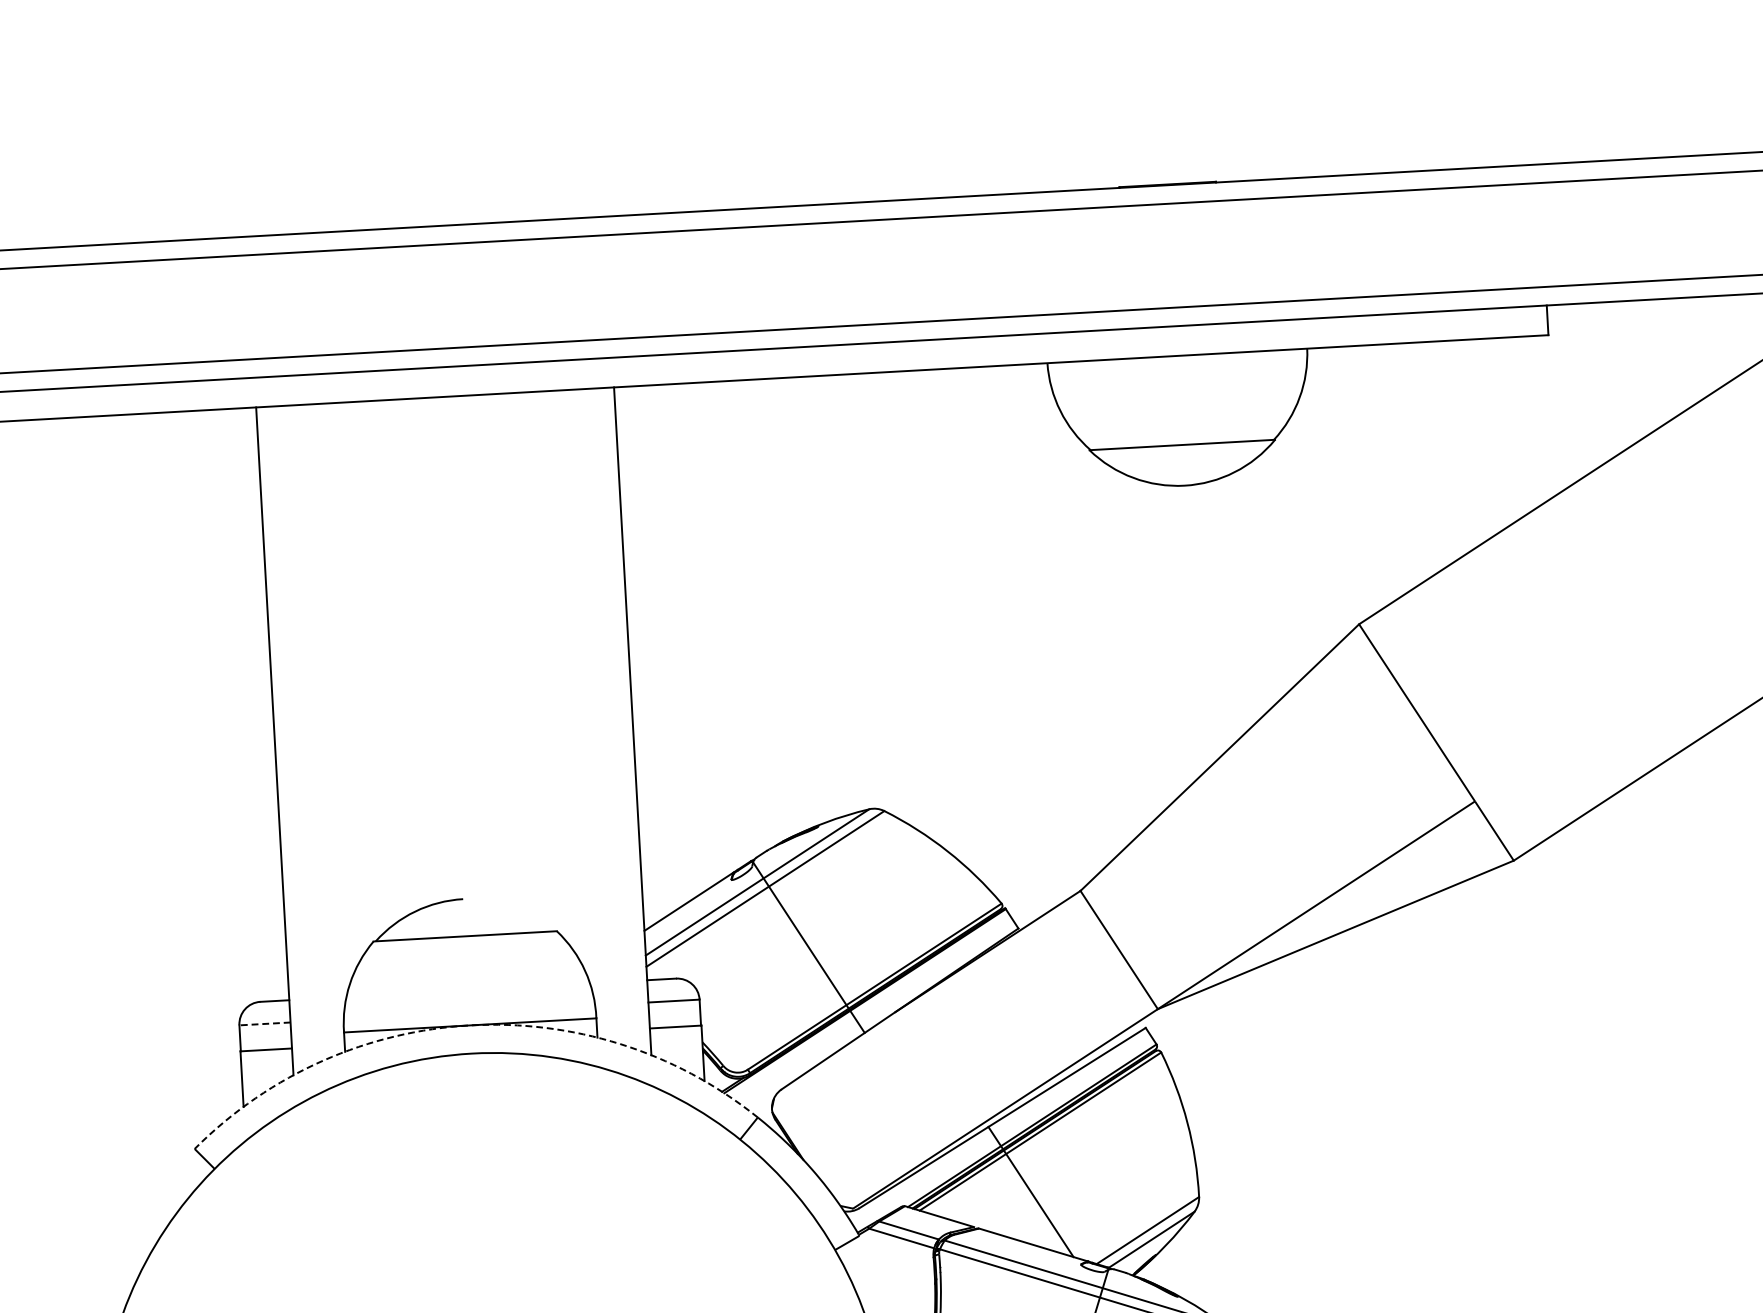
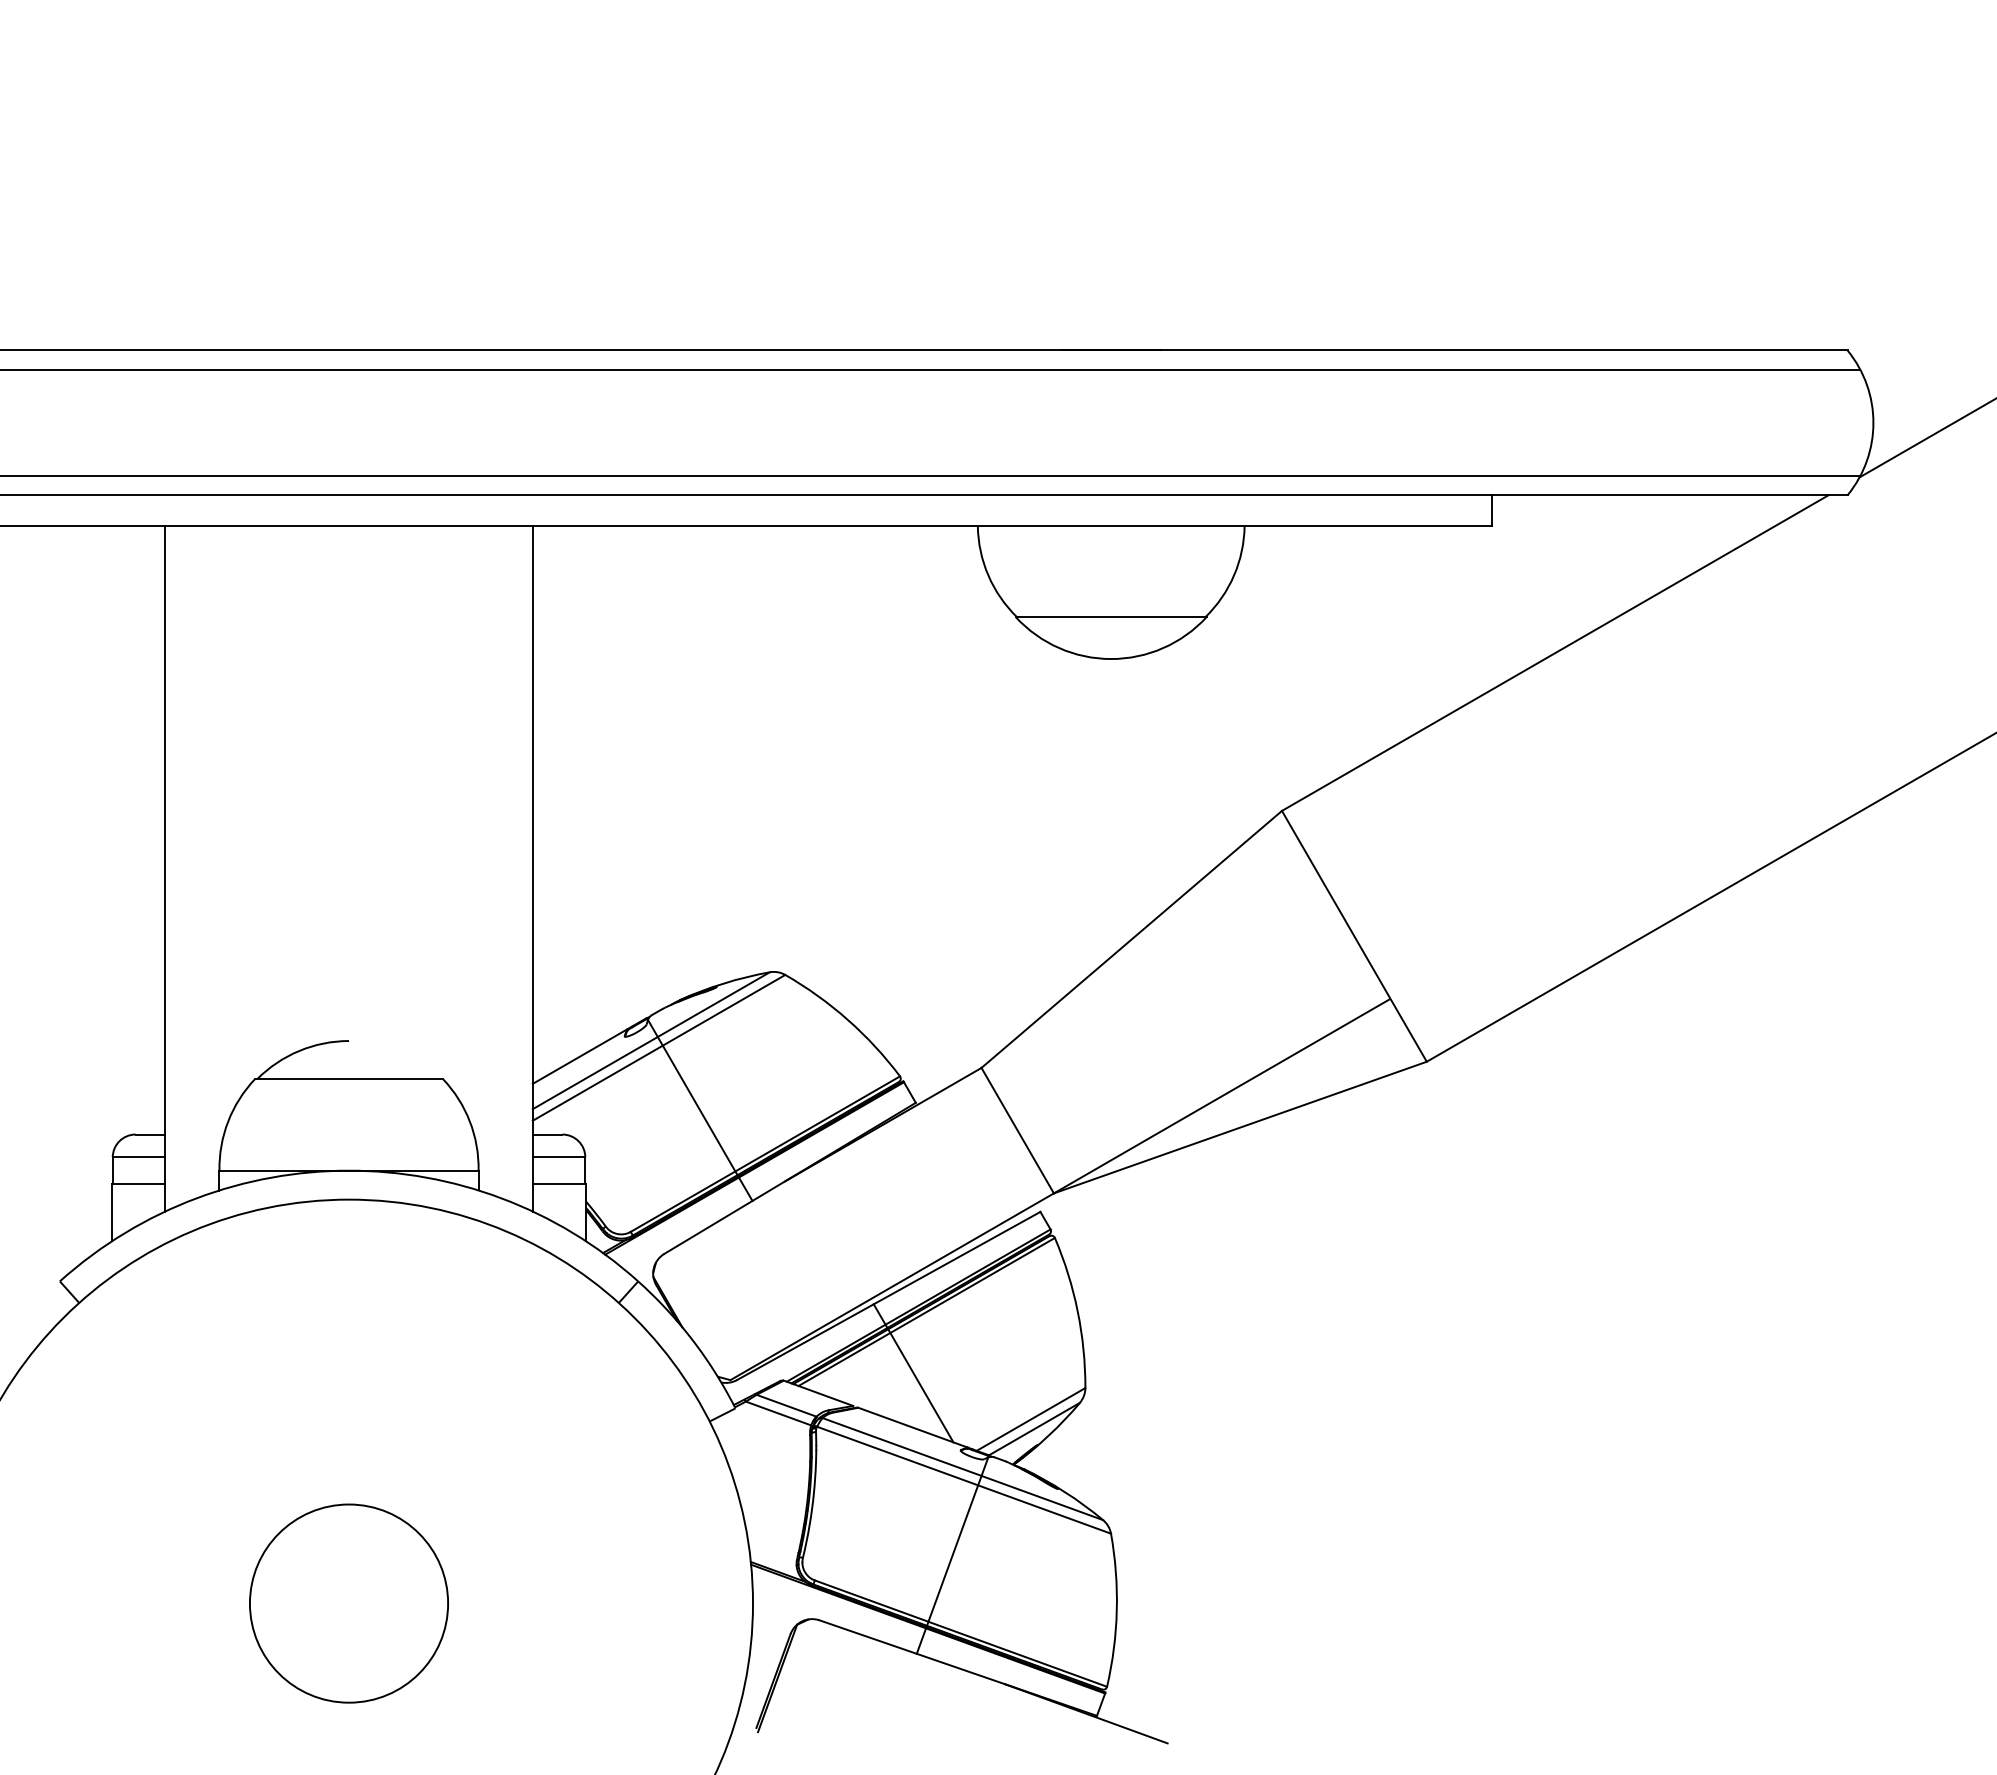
line: (264, 1024) -> (138, 1157), dashed -> solid
arc: (470, 1025) -> (349, 1170), dashed -> solid

